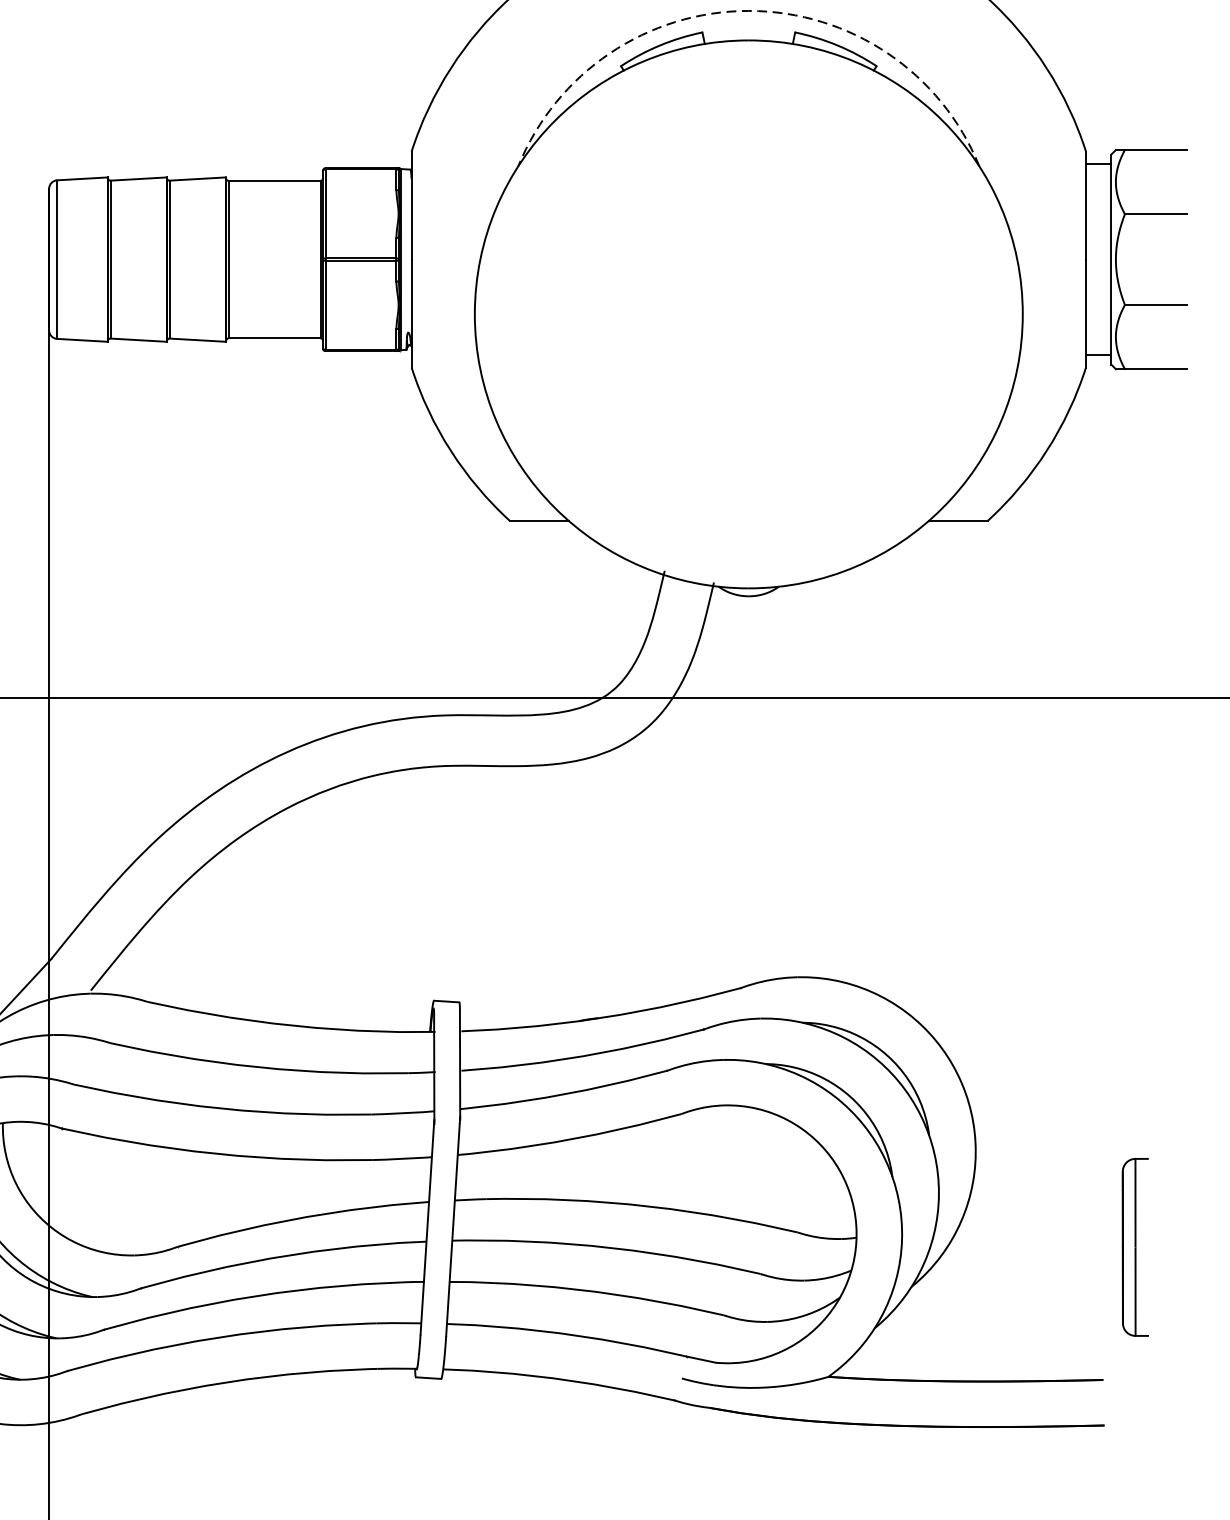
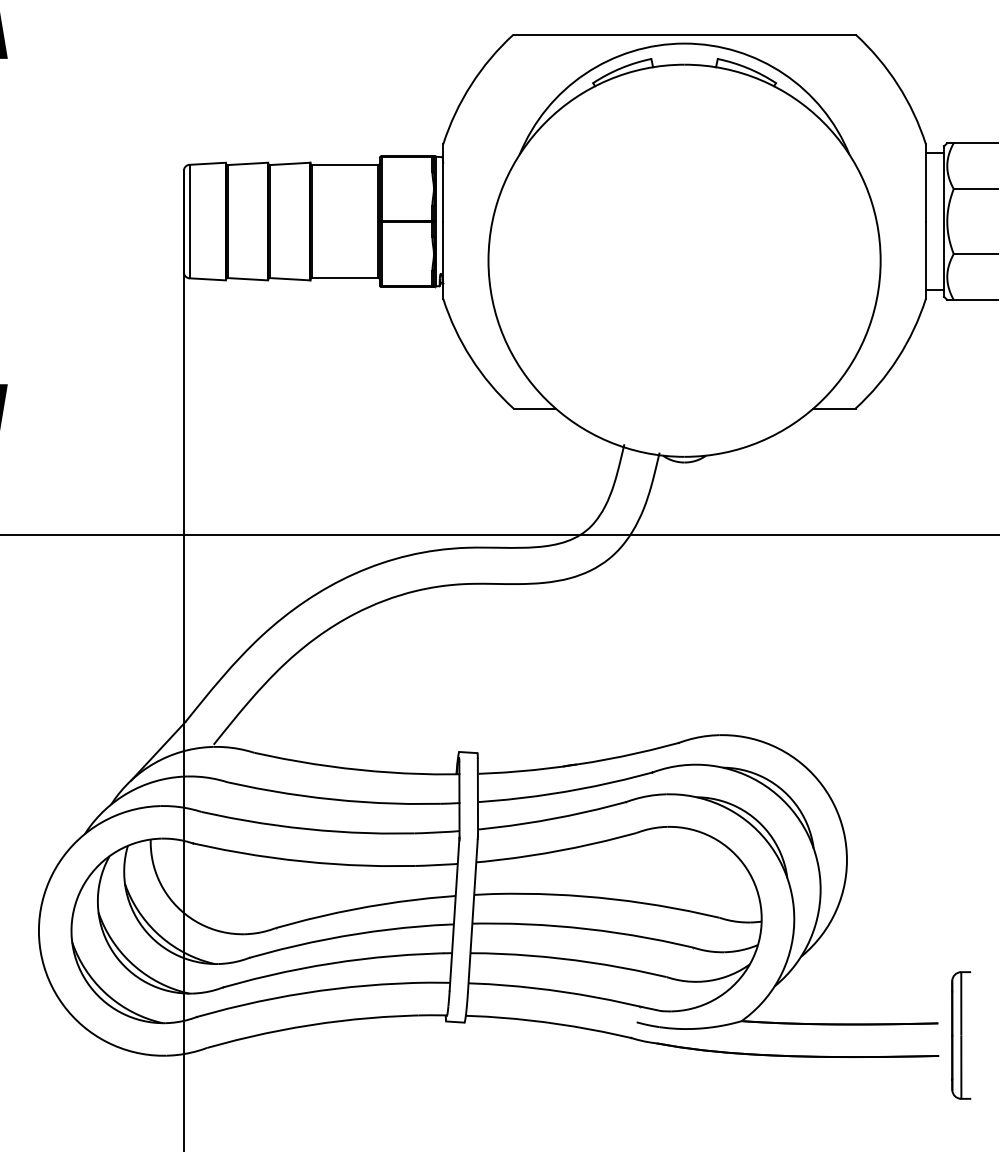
arc: (748, 10) -> (684, 43), dashed -> solid
part: (1135, 1247) -> (961, 1035), moved

